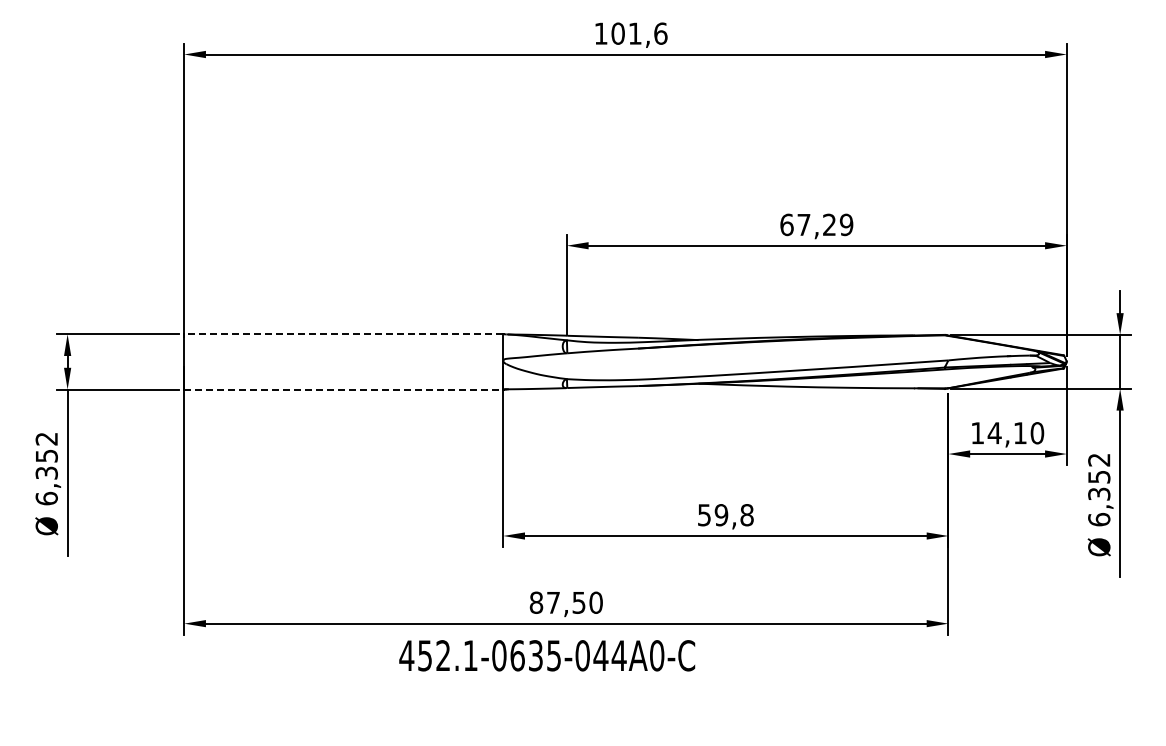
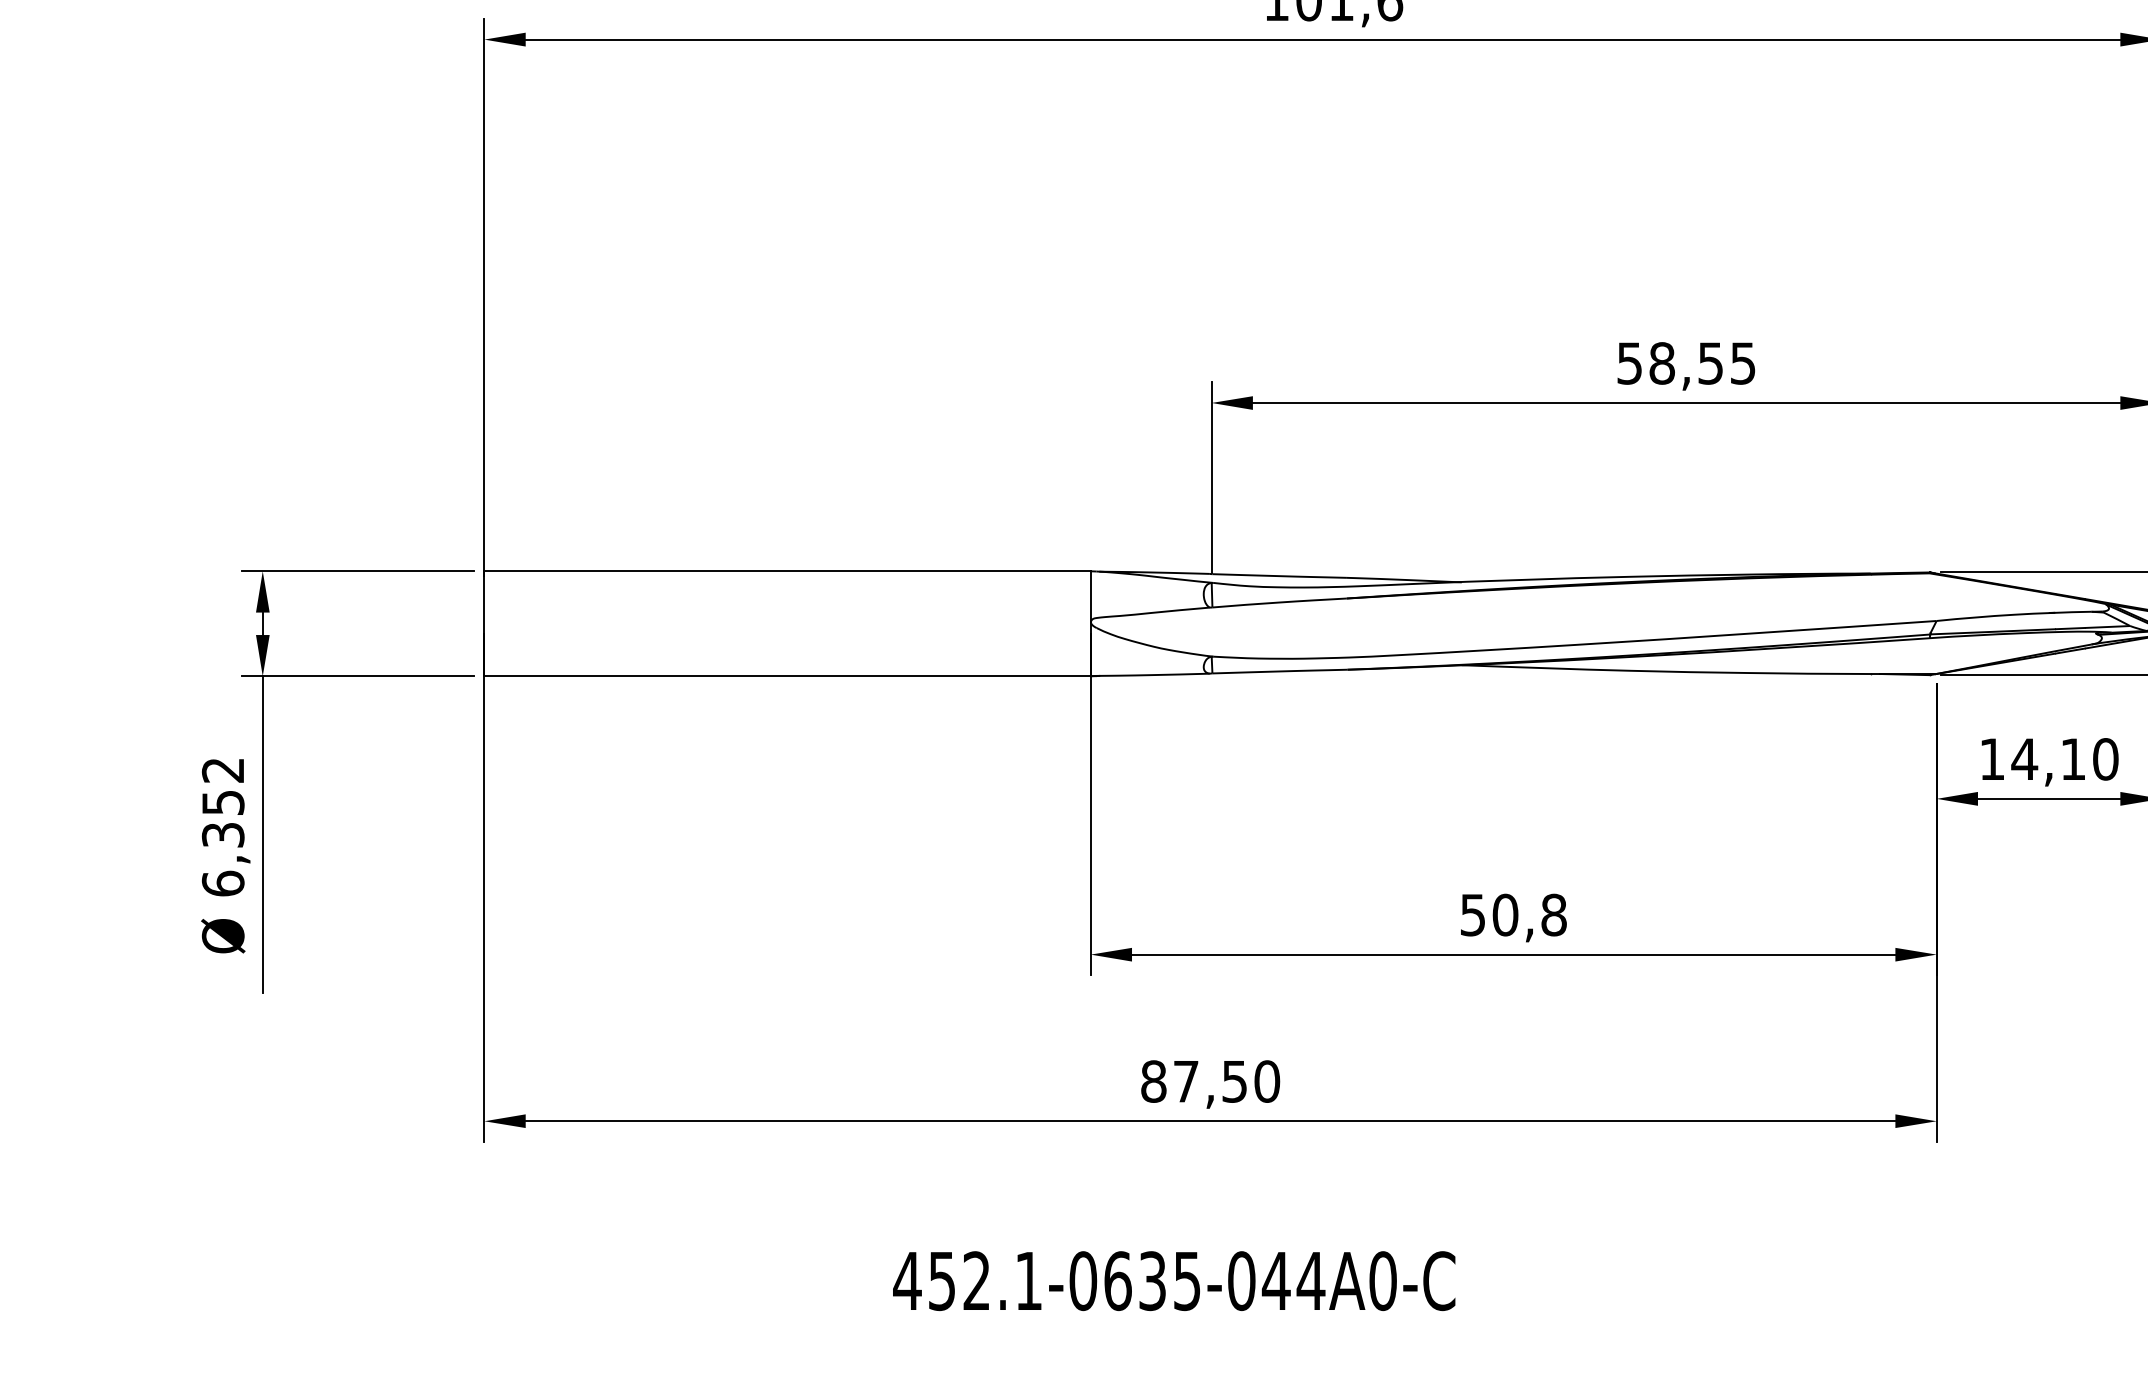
text: (816, 224) -> (1685, 362), 67,29 -> 58,55
line: (343, 334) -> (787, 571), dashed -> solid
line: (343, 389) -> (787, 676), dashed -> solid
text: (721, 515) -> (1505, 915), 59,8 -> 50,8
text: (547, 655) -> (1174, 1280), moved

